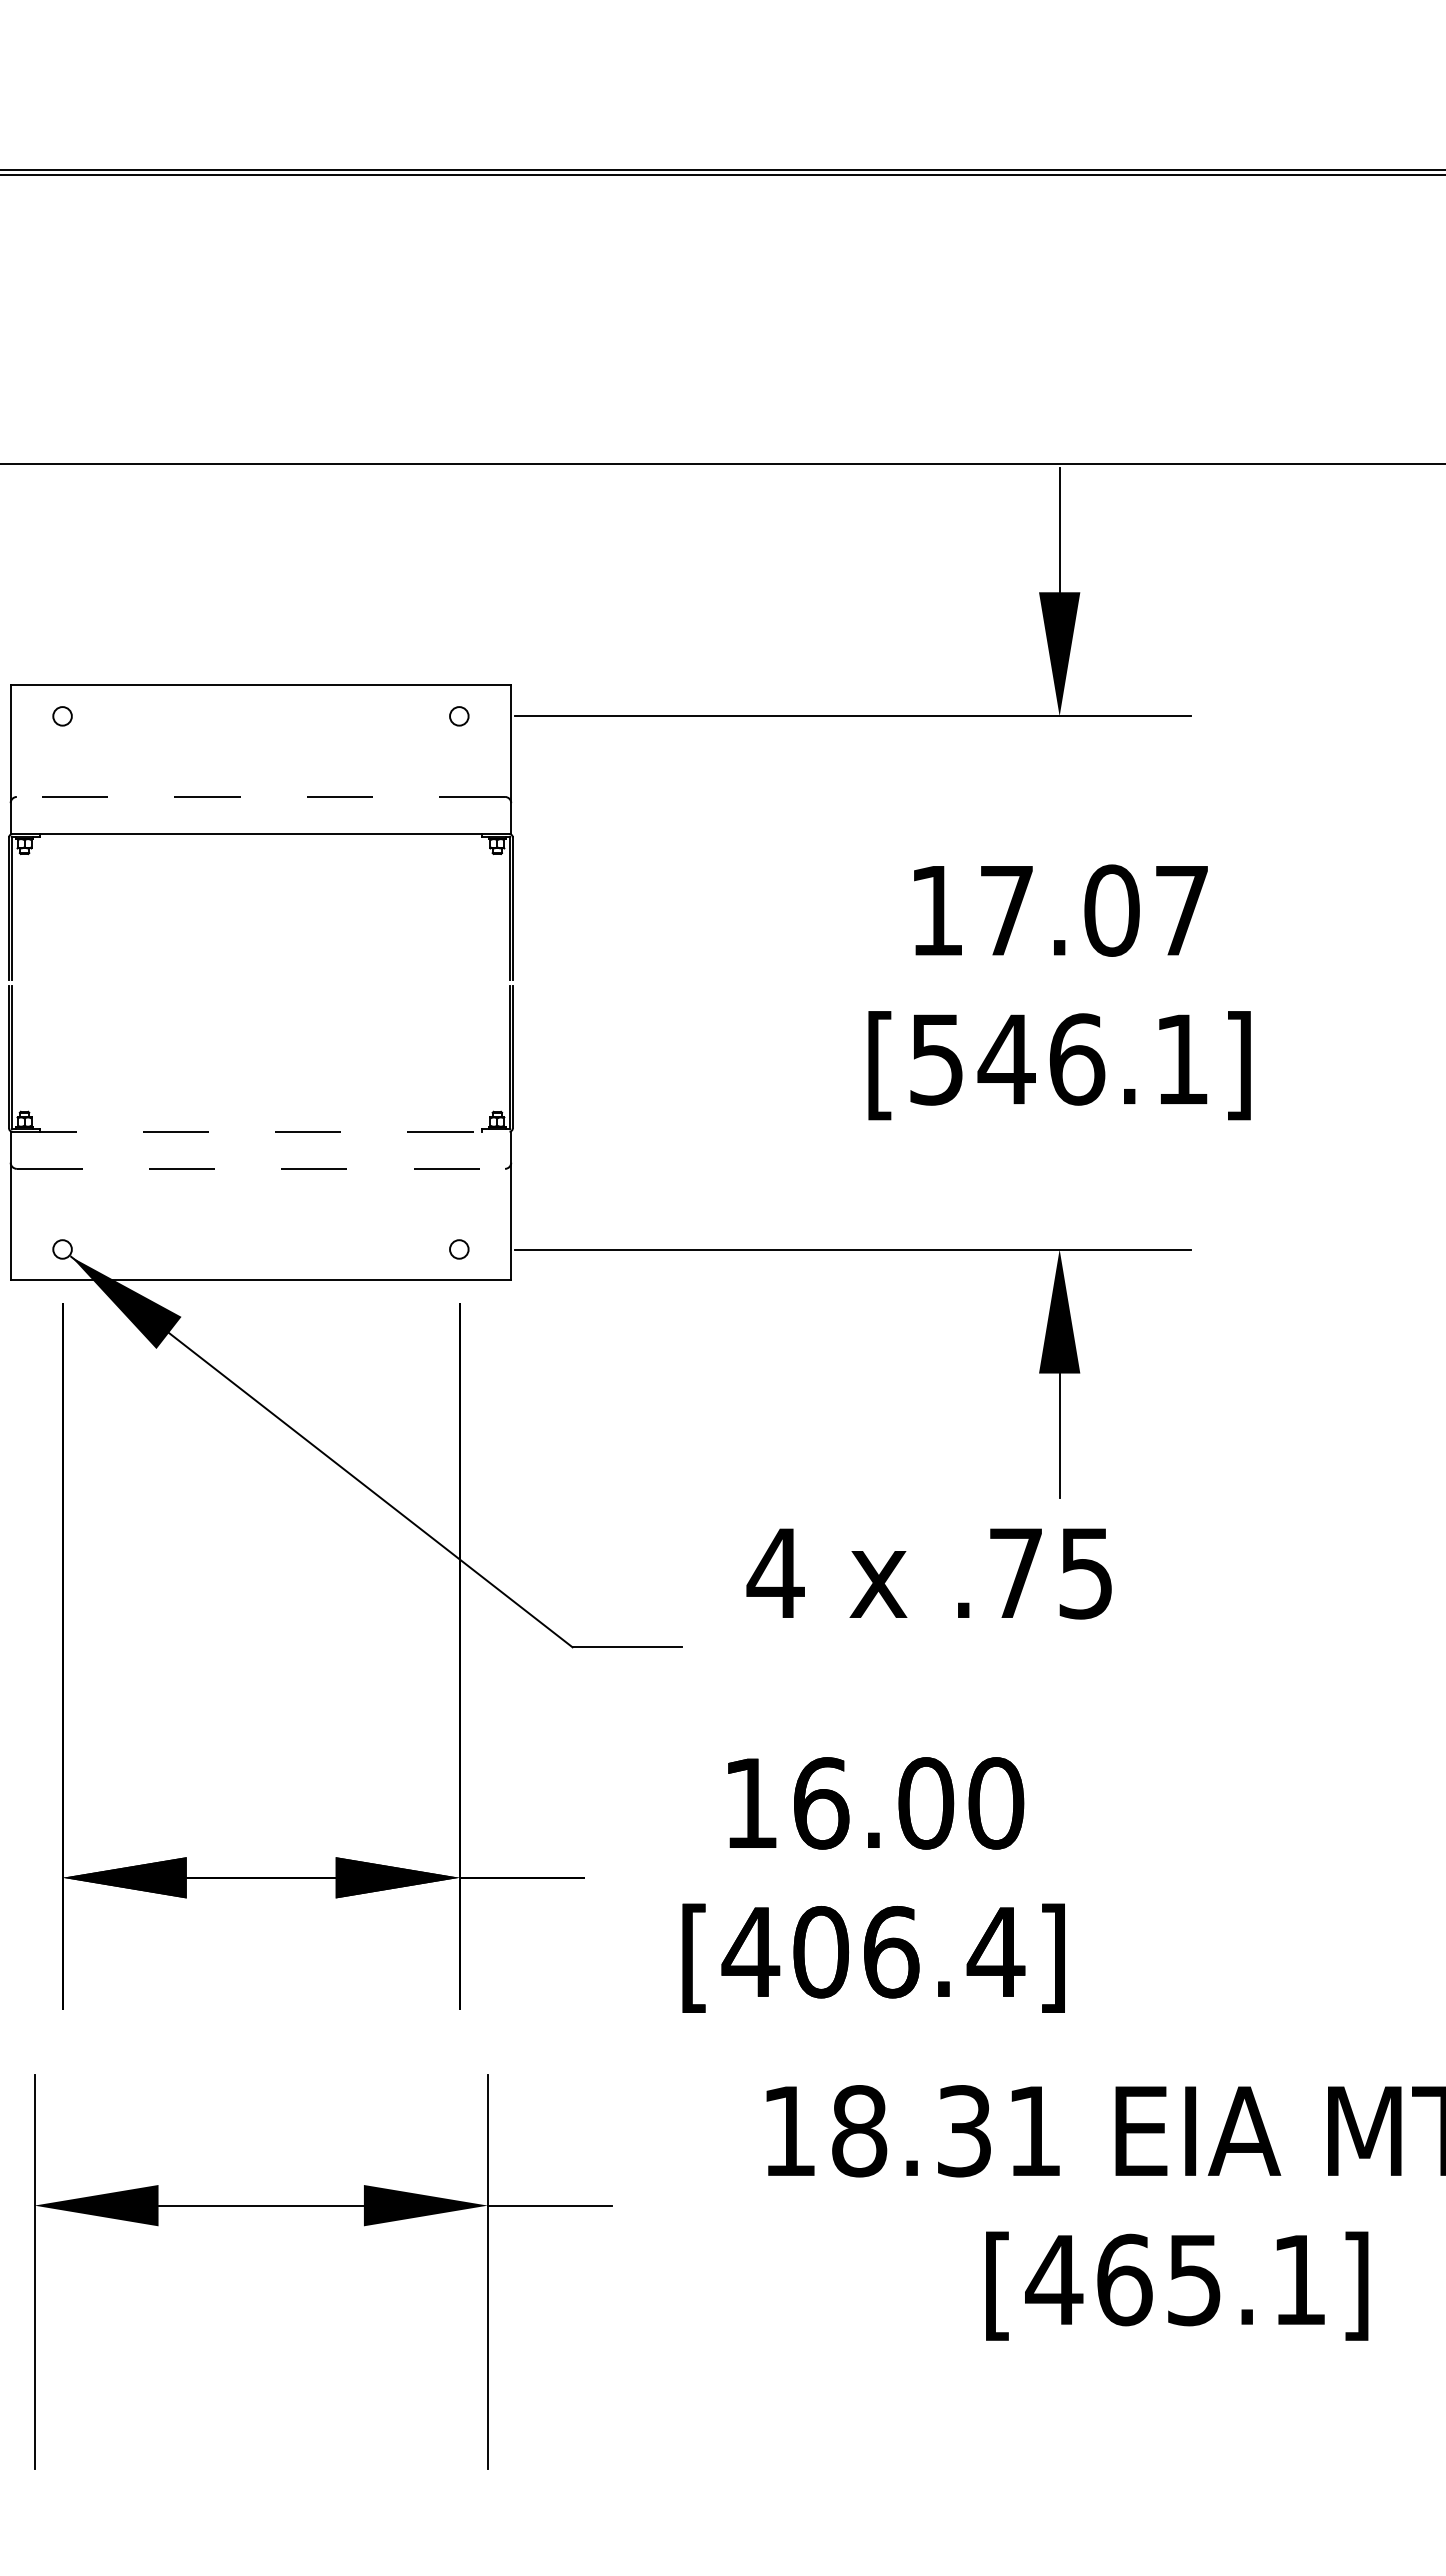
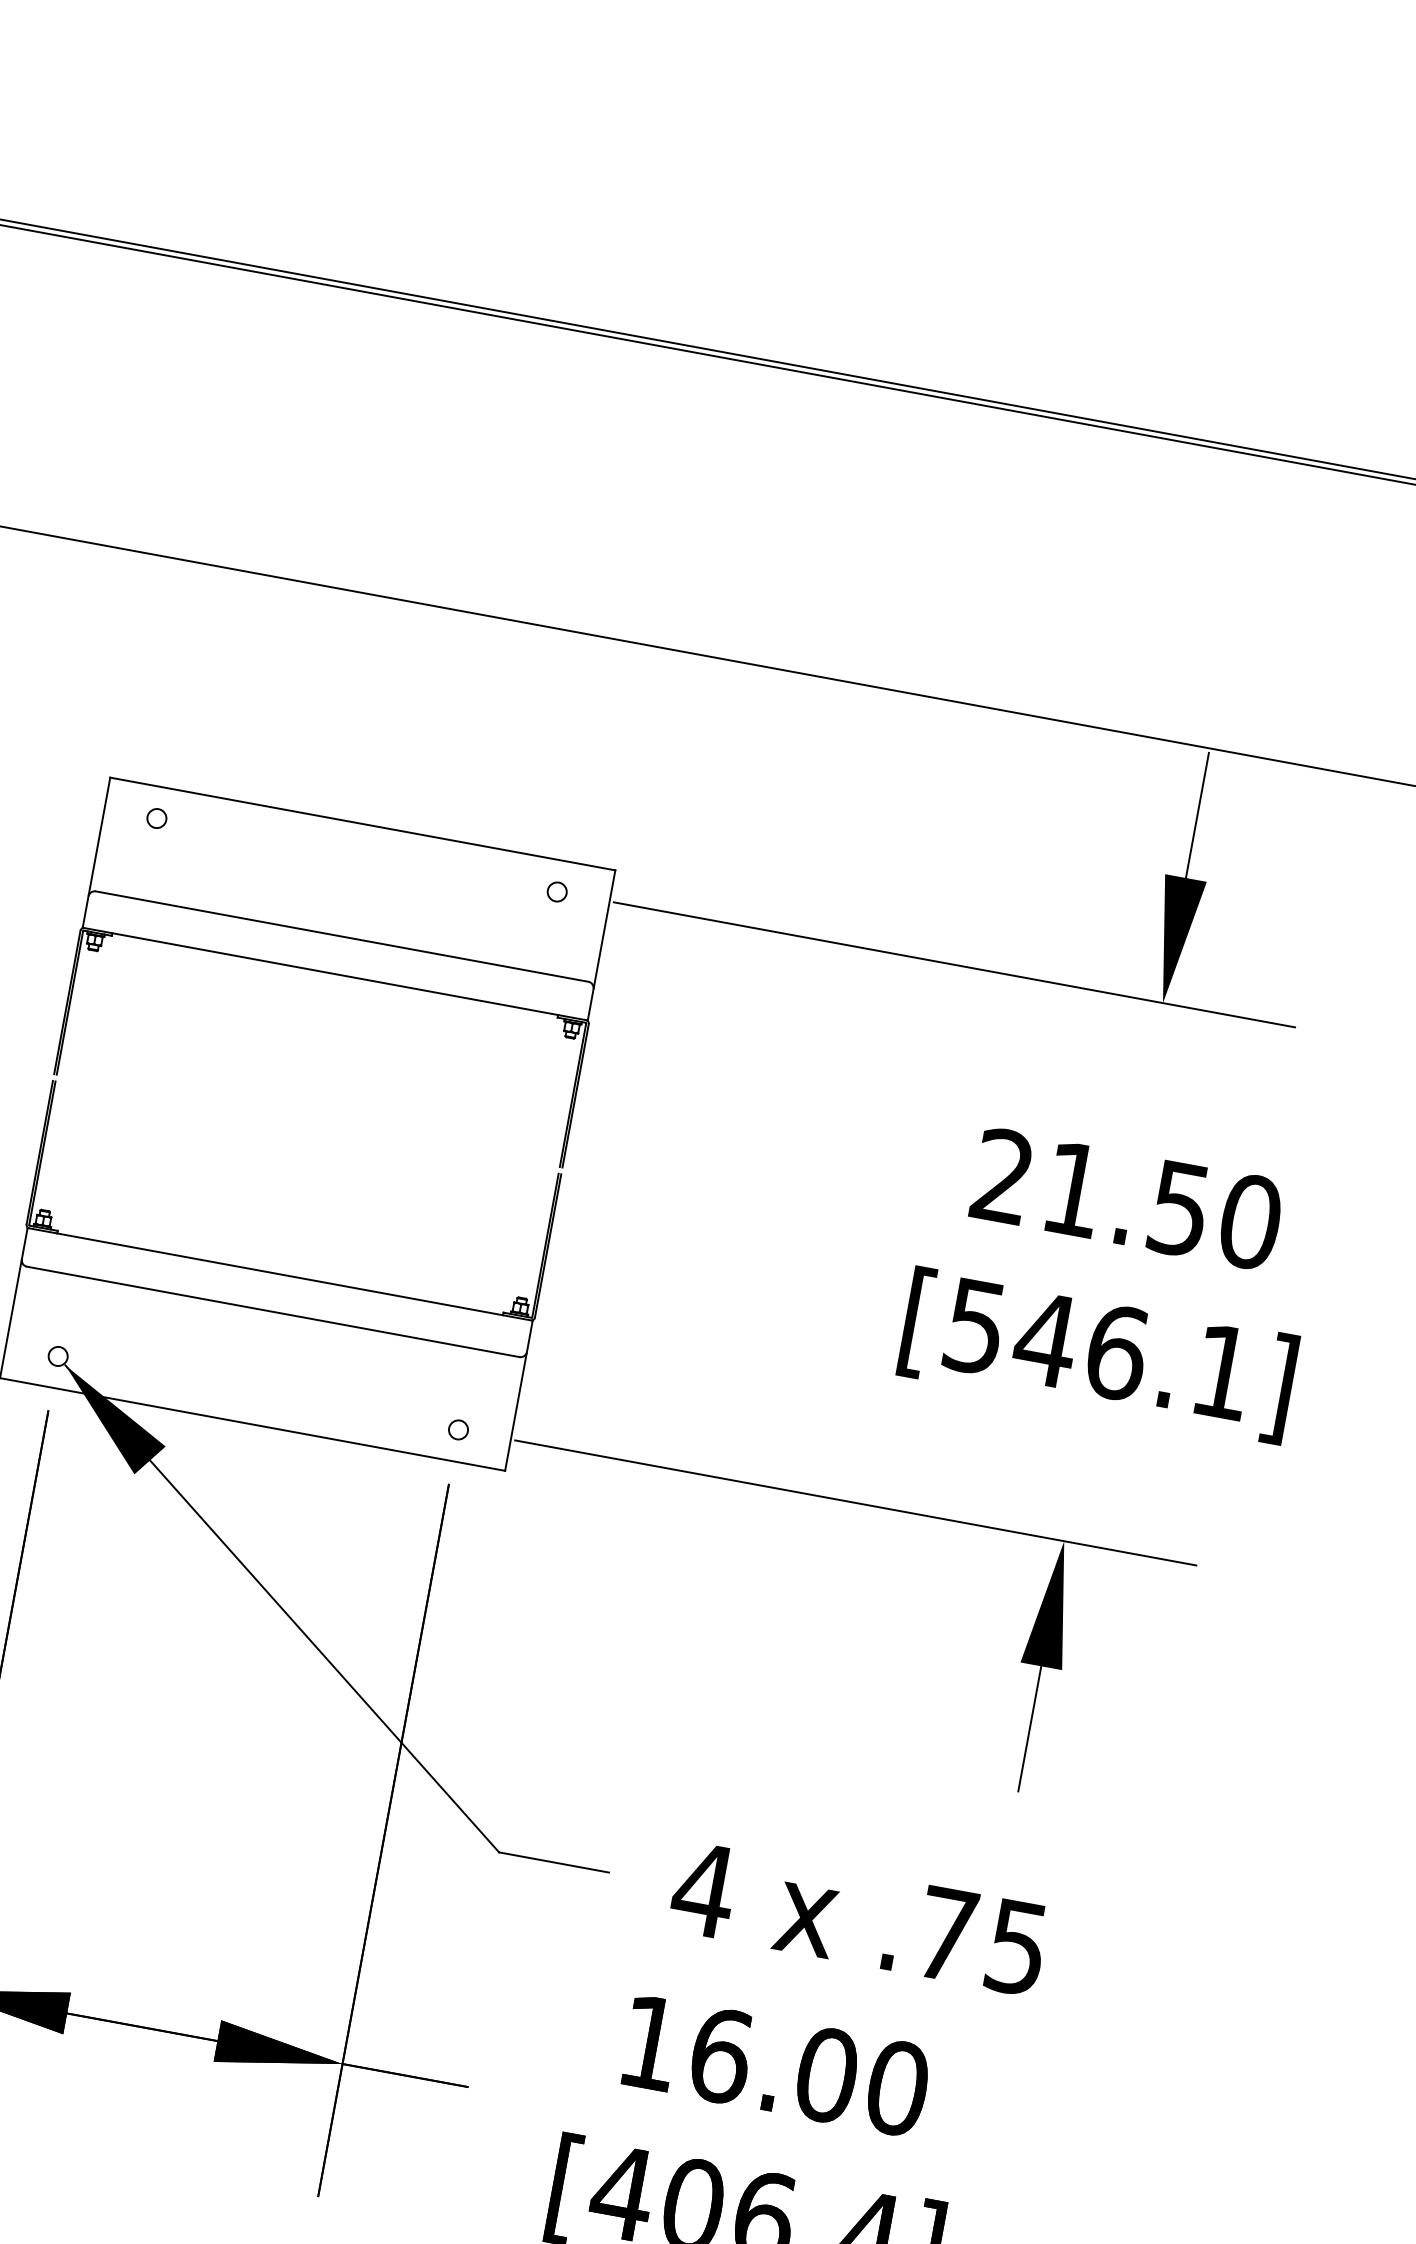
line: (260, 796) -> (341, 936), dashed -> solid
text: (1059, 910) -> (1126, 1199), 17.07 -> 21.50
line: (261, 1131) -> (280, 1274), dashed -> solid
line: (261, 1168) -> (273, 1311), dashed -> solid
text: (928, 1573) -> (858, 1918), moved

